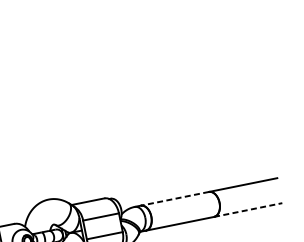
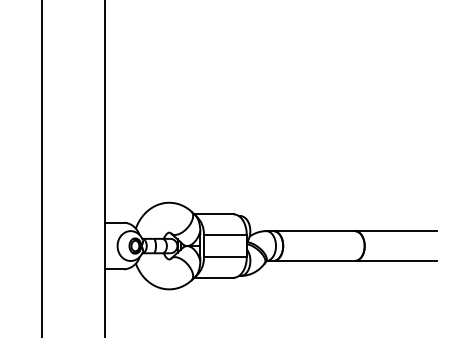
line: (175, 199) -> (314, 231), dashed -> solid
line: (247, 210) -> (395, 261), dashed -> solid

